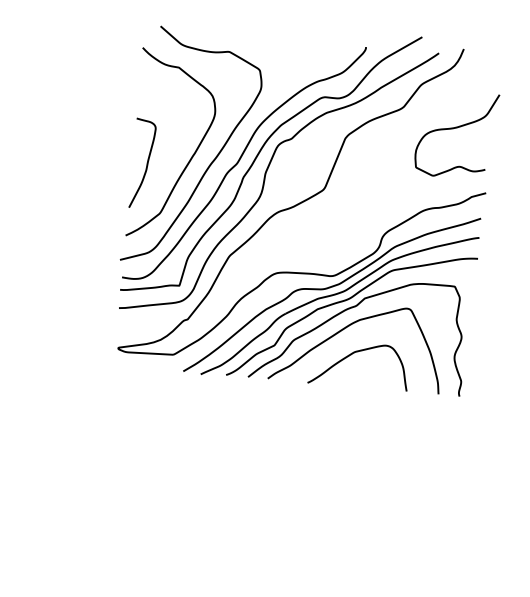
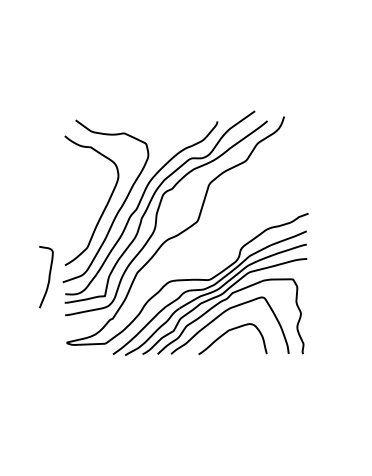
curve: (453, 129) -> (282, 172), removed
curve: (146, 164) -> (48, 277), moved

